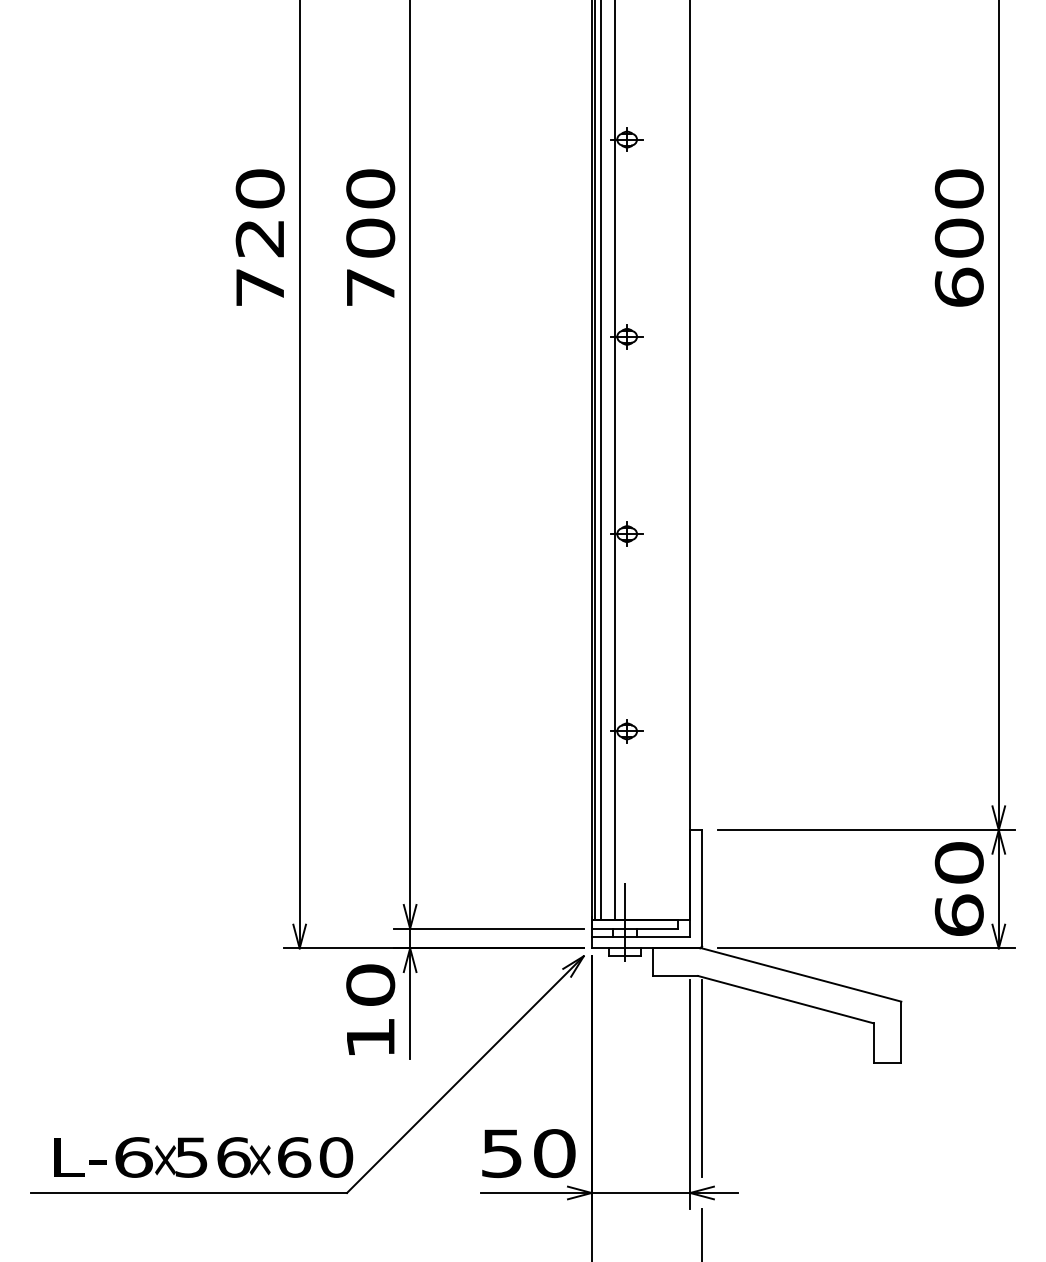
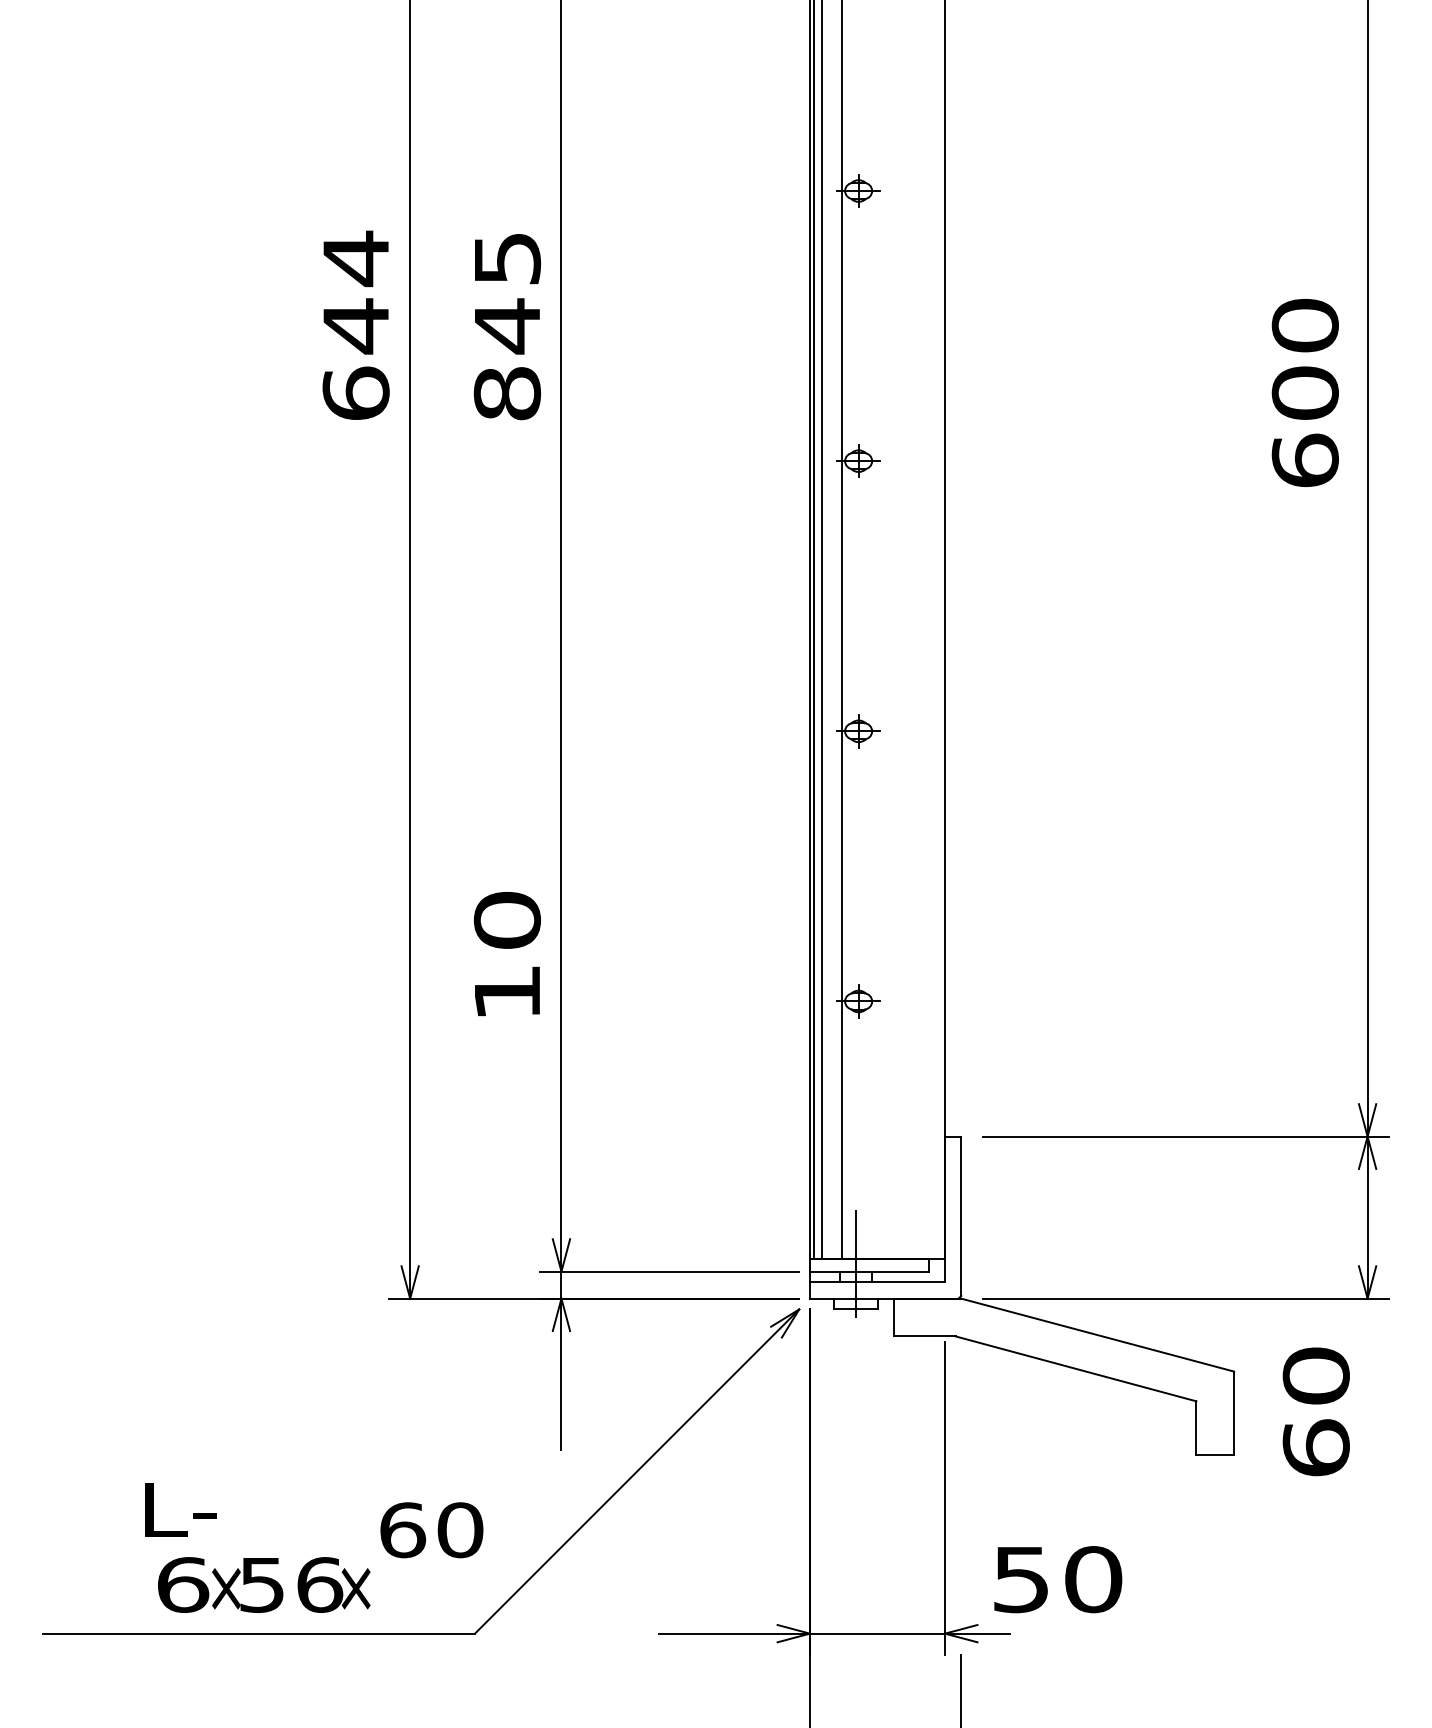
text: (259, 237) -> (355, 325), 720 -> 644
text: (370, 237) -> (507, 325), 700 -> 845
text: (958, 237) -> (1304, 392), moved
text: (958, 888) -> (1315, 1411), moved
text: (370, 1009) -> (507, 953), moved
line: (702, 1078) -> (961, 1476), removed
text: (528, 1153) -> (1057, 1579), moved
text: (80, 1157) -> (181, 1509), moved
text: (315, 1157) -> (431, 1530), moved

